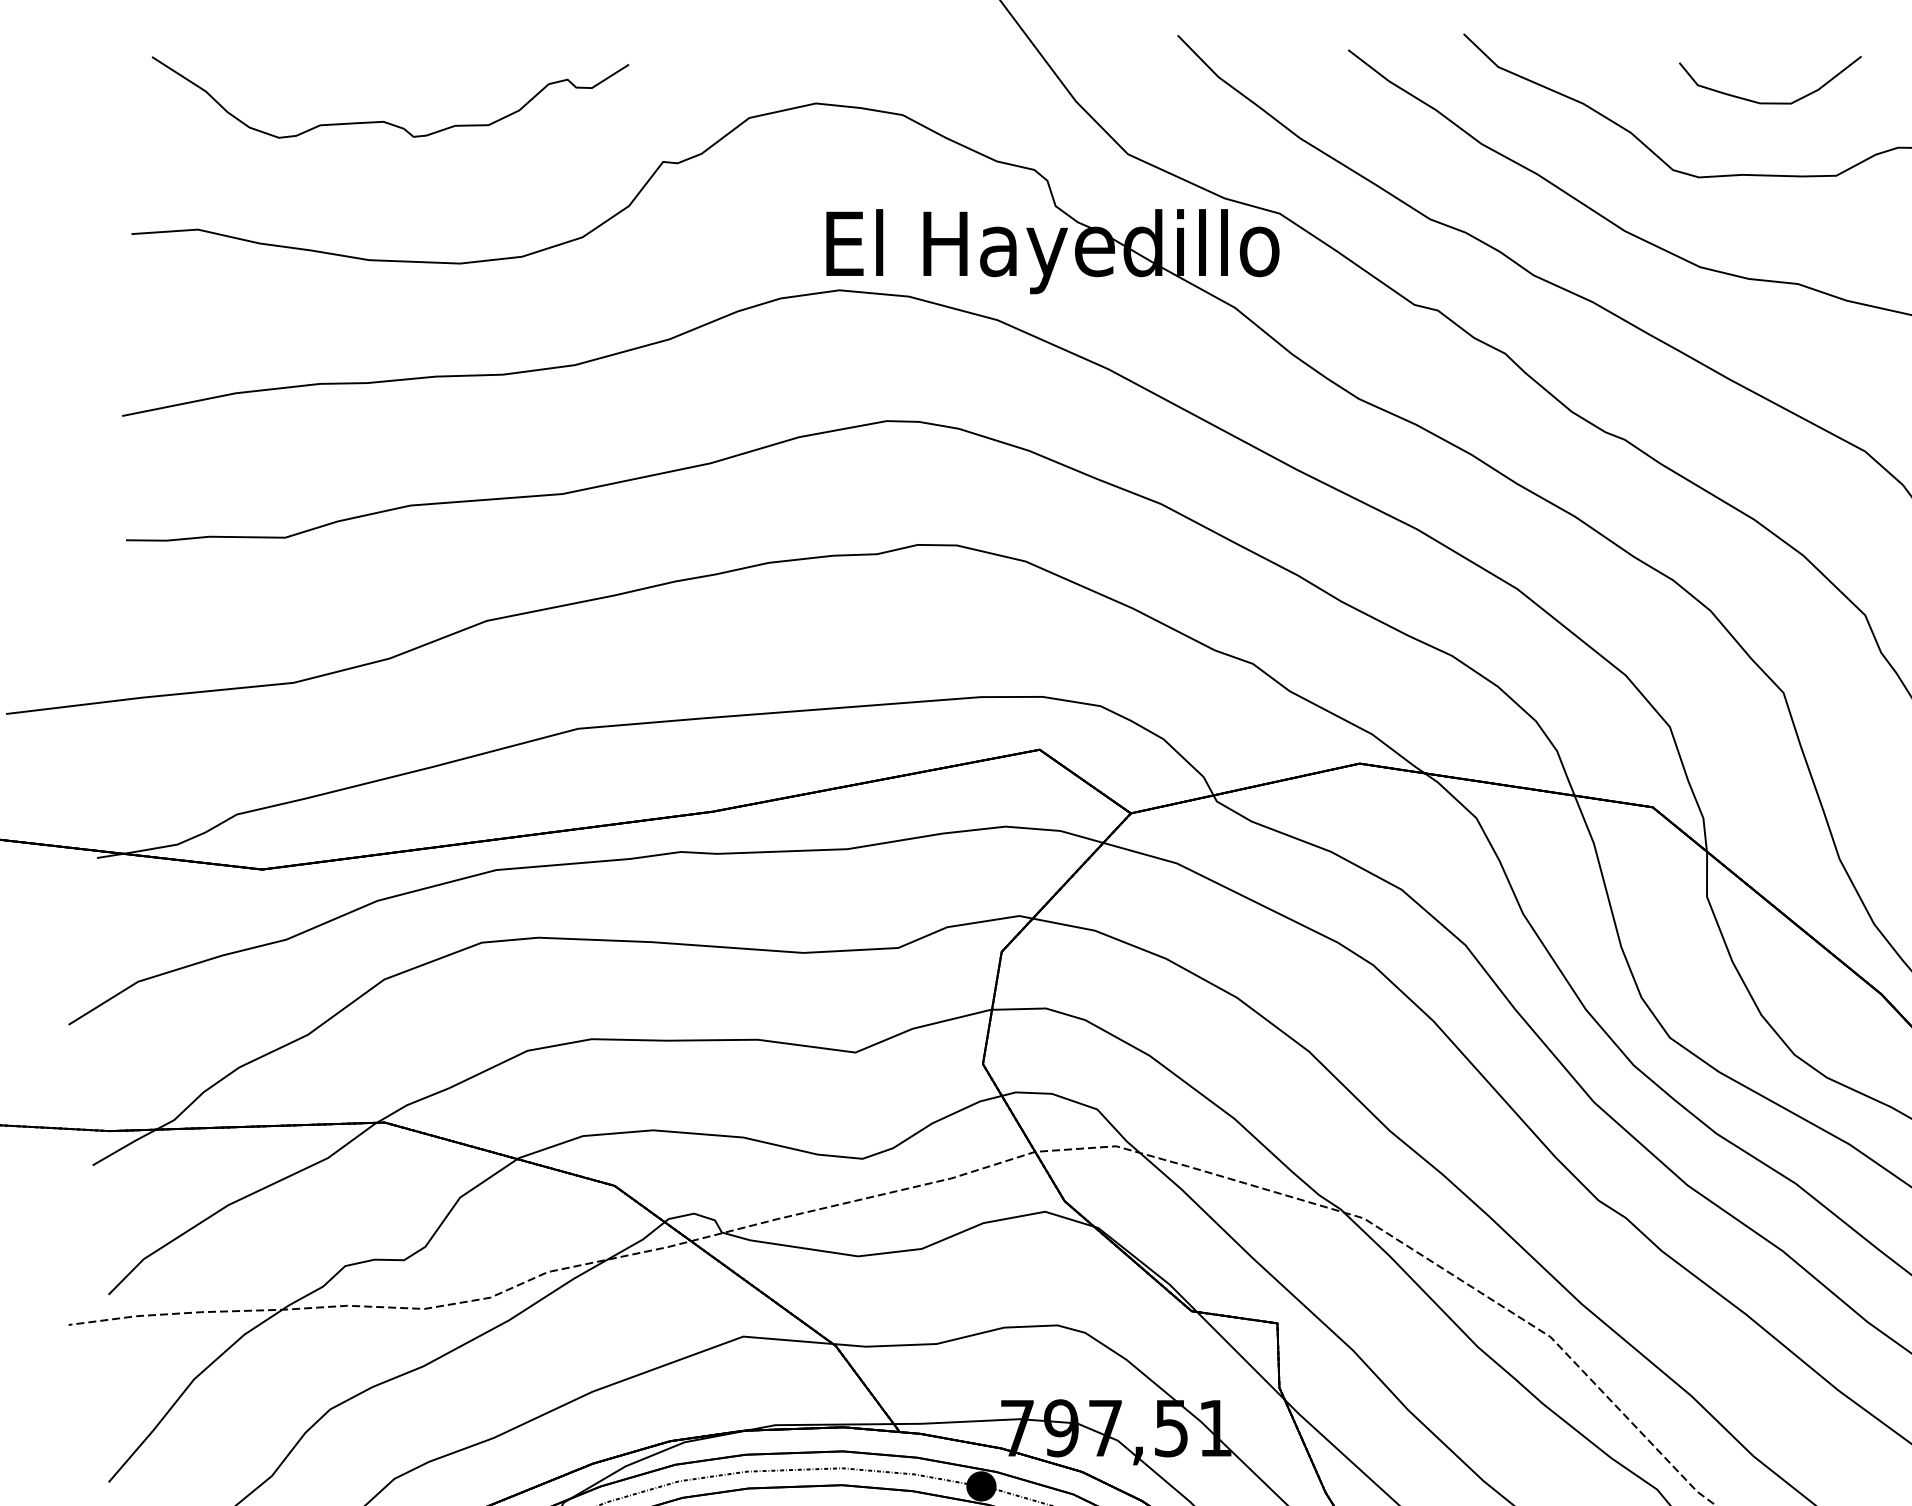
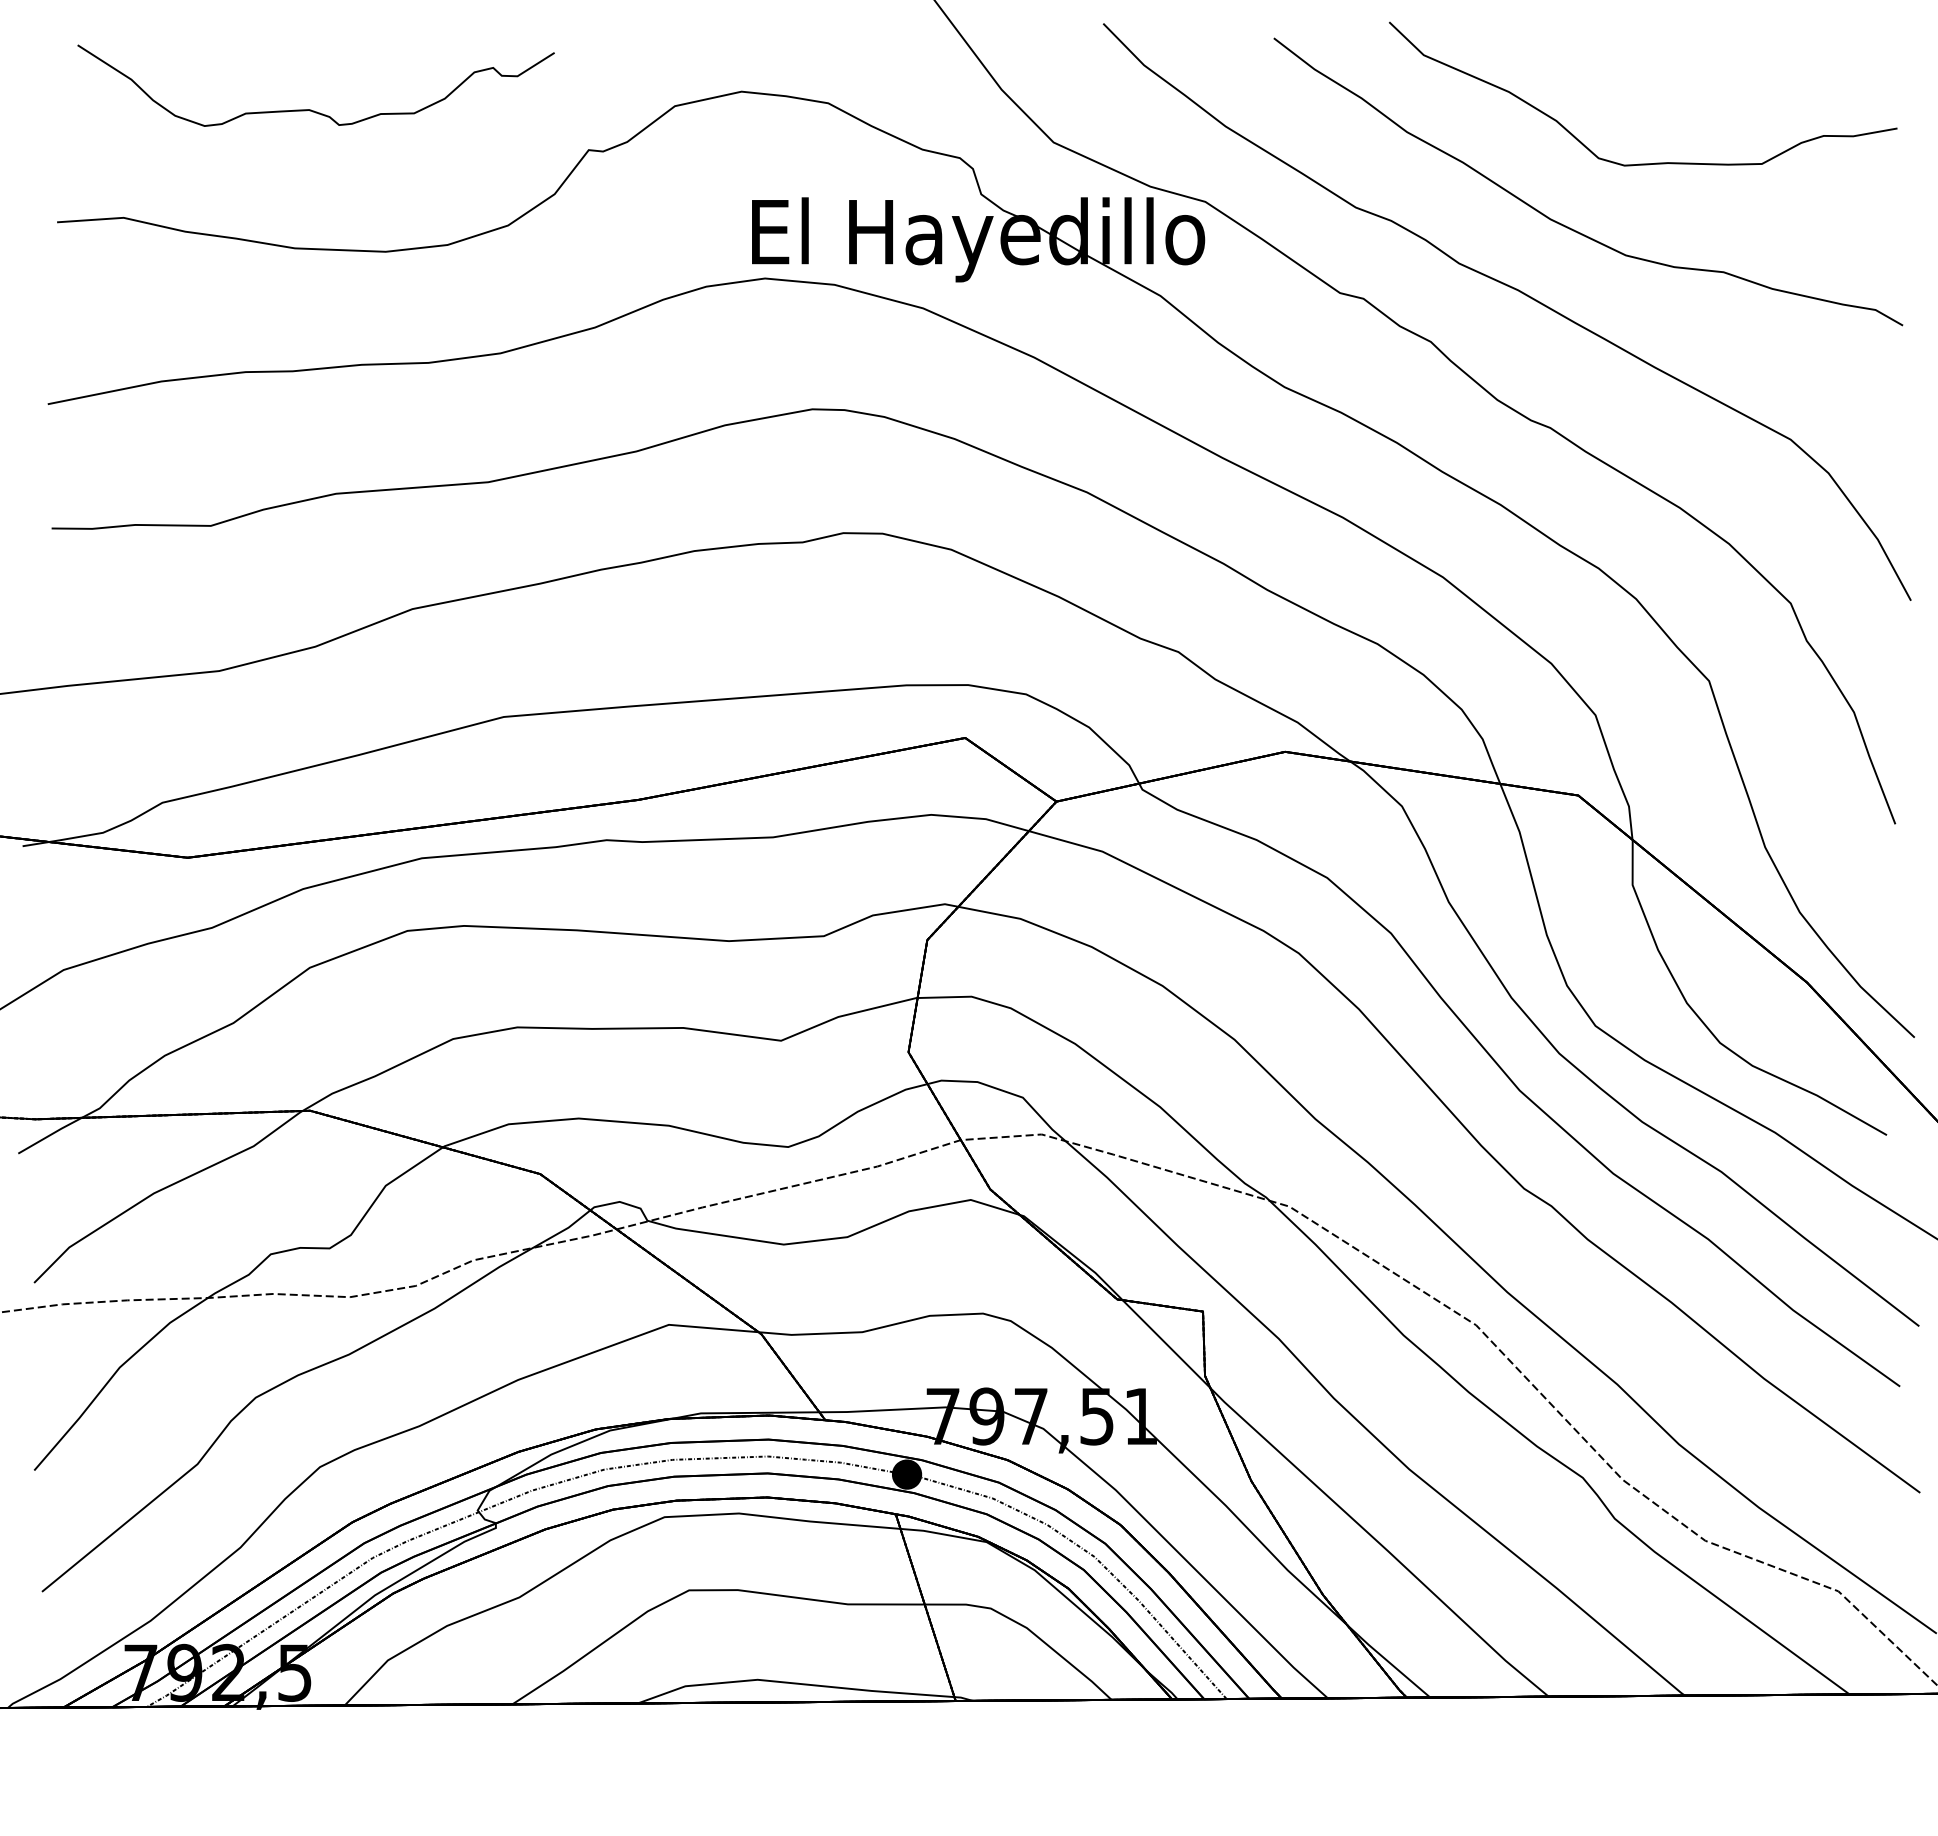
part: (1769, 102) -> (1695, 90), removed

